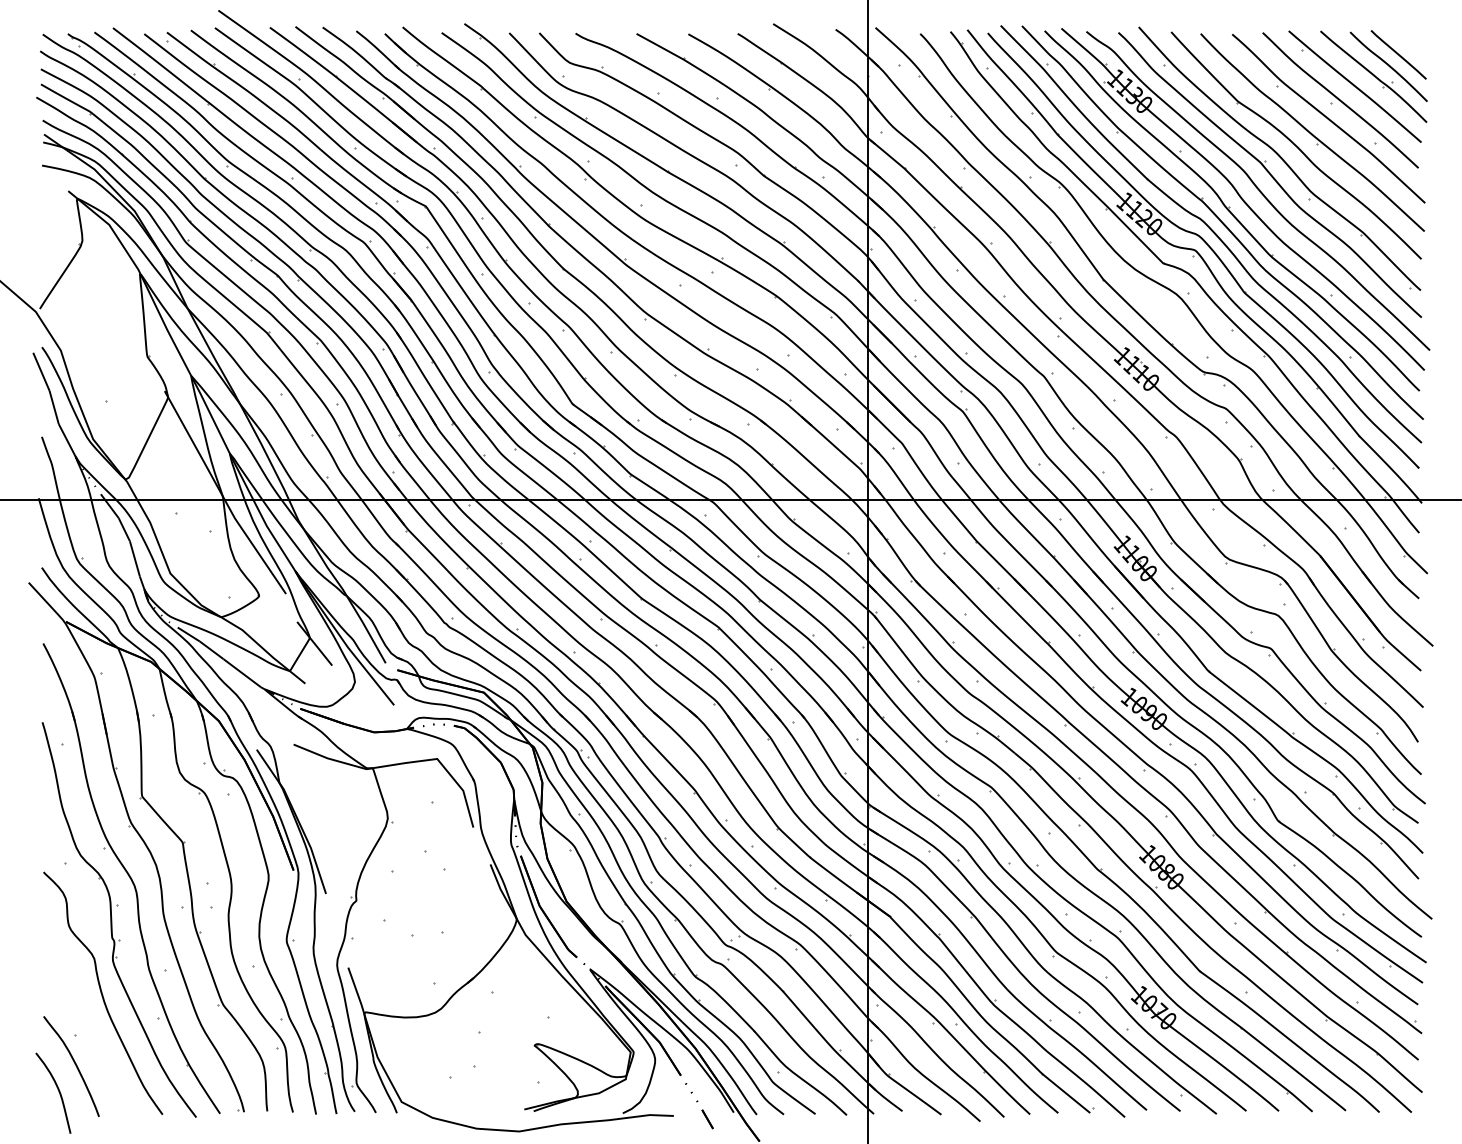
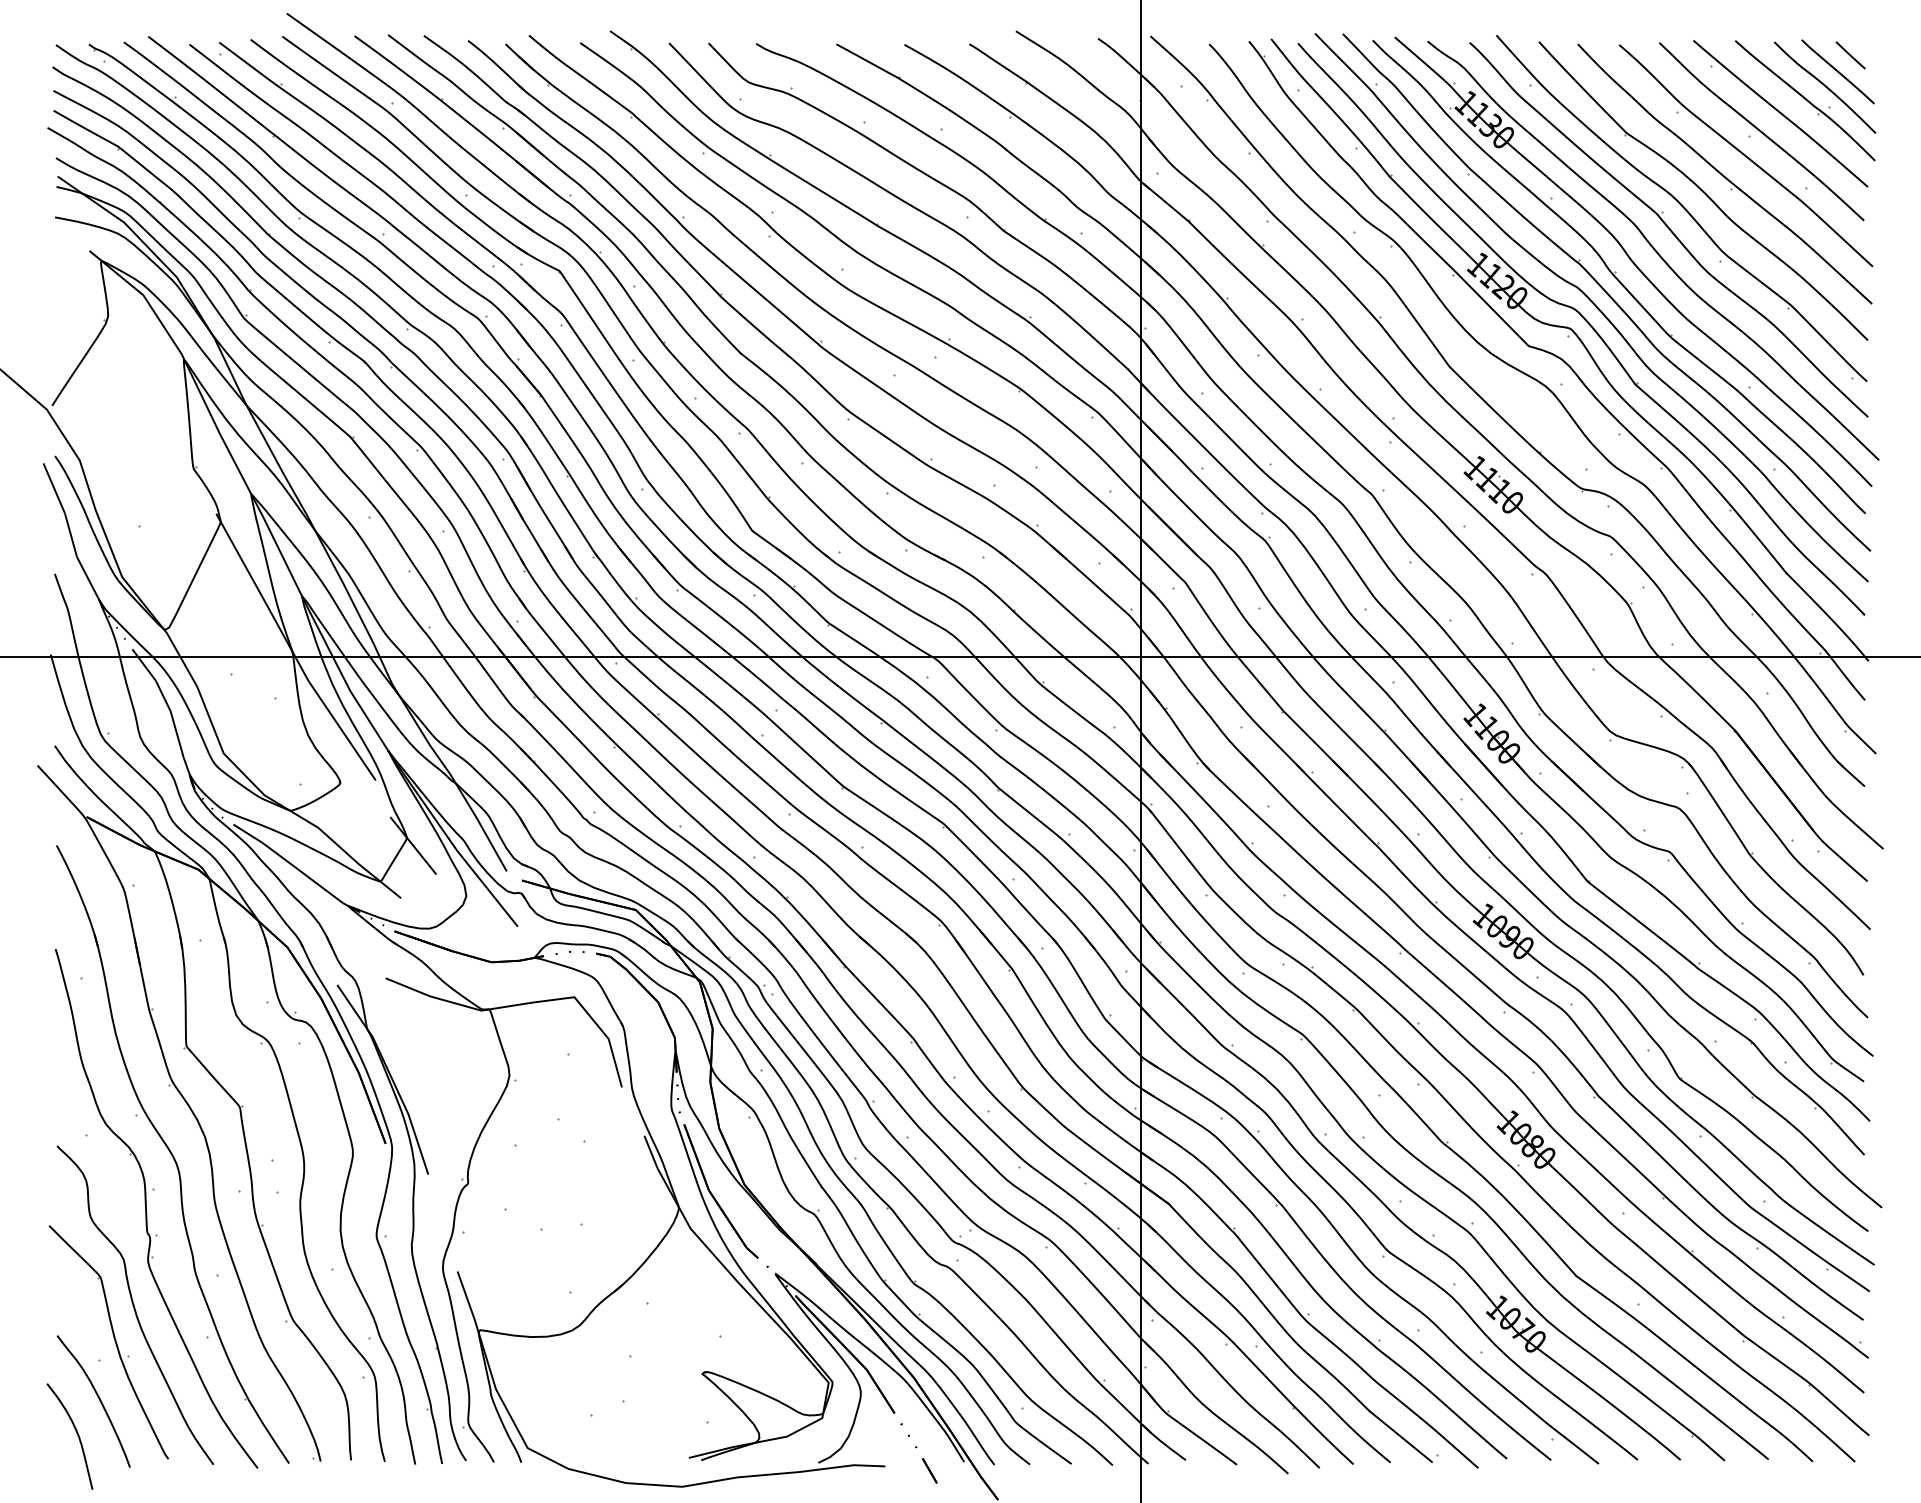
line: (1408, 42) -> (1850, 55), added
part: (87, 1020) -> (114, 1341), added

